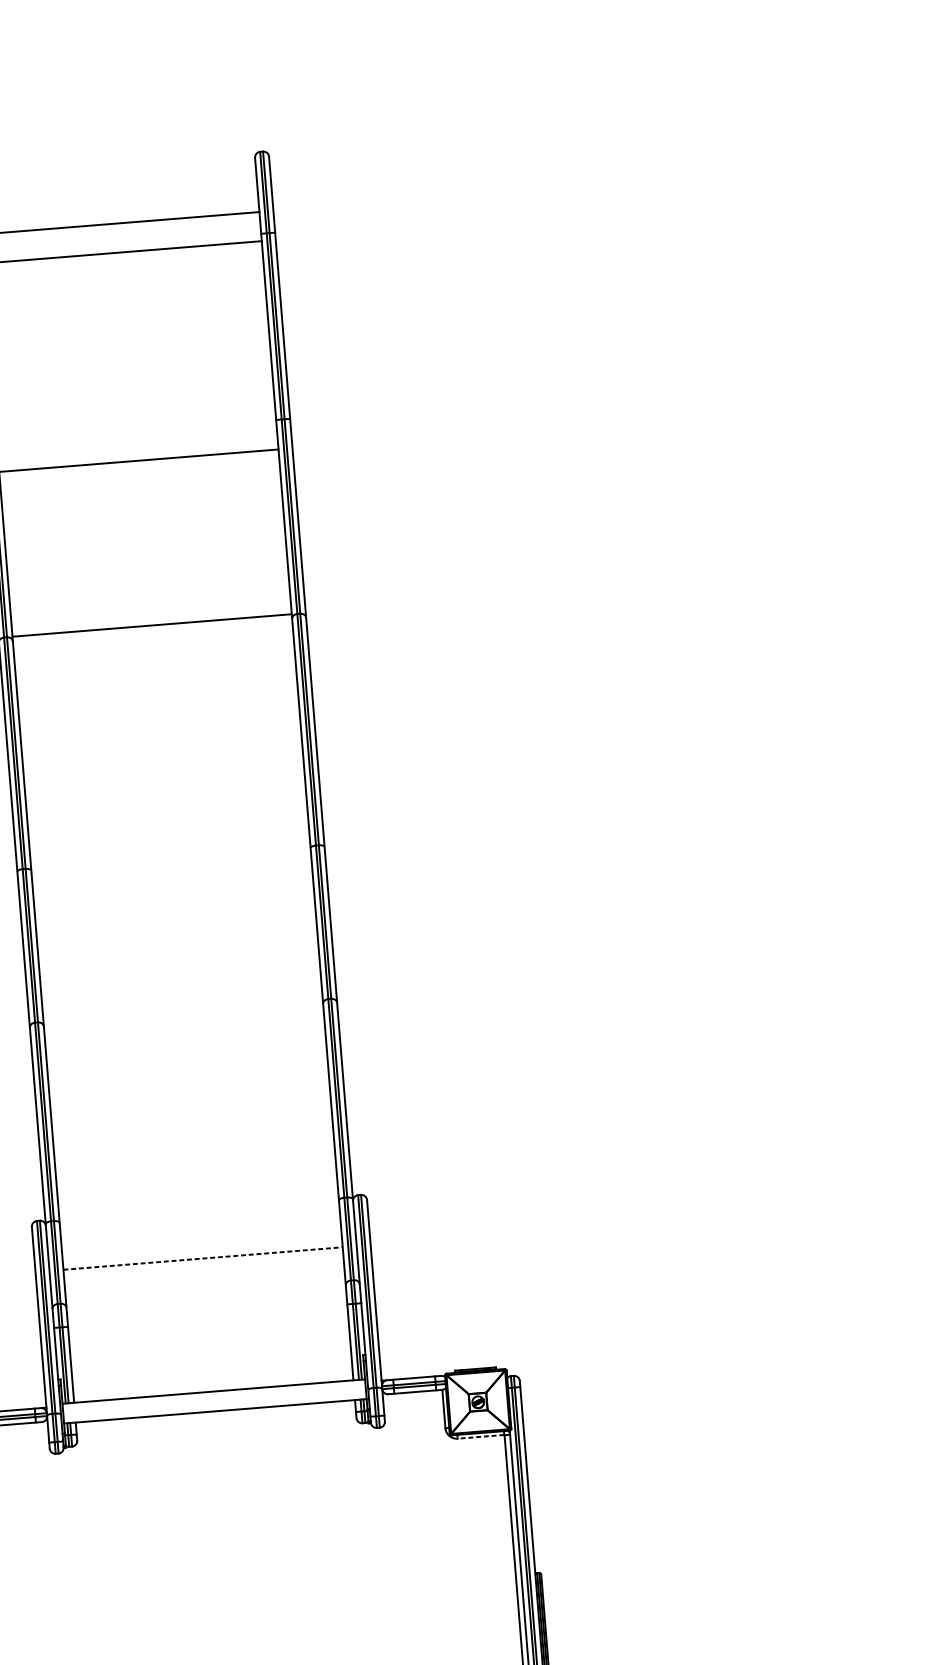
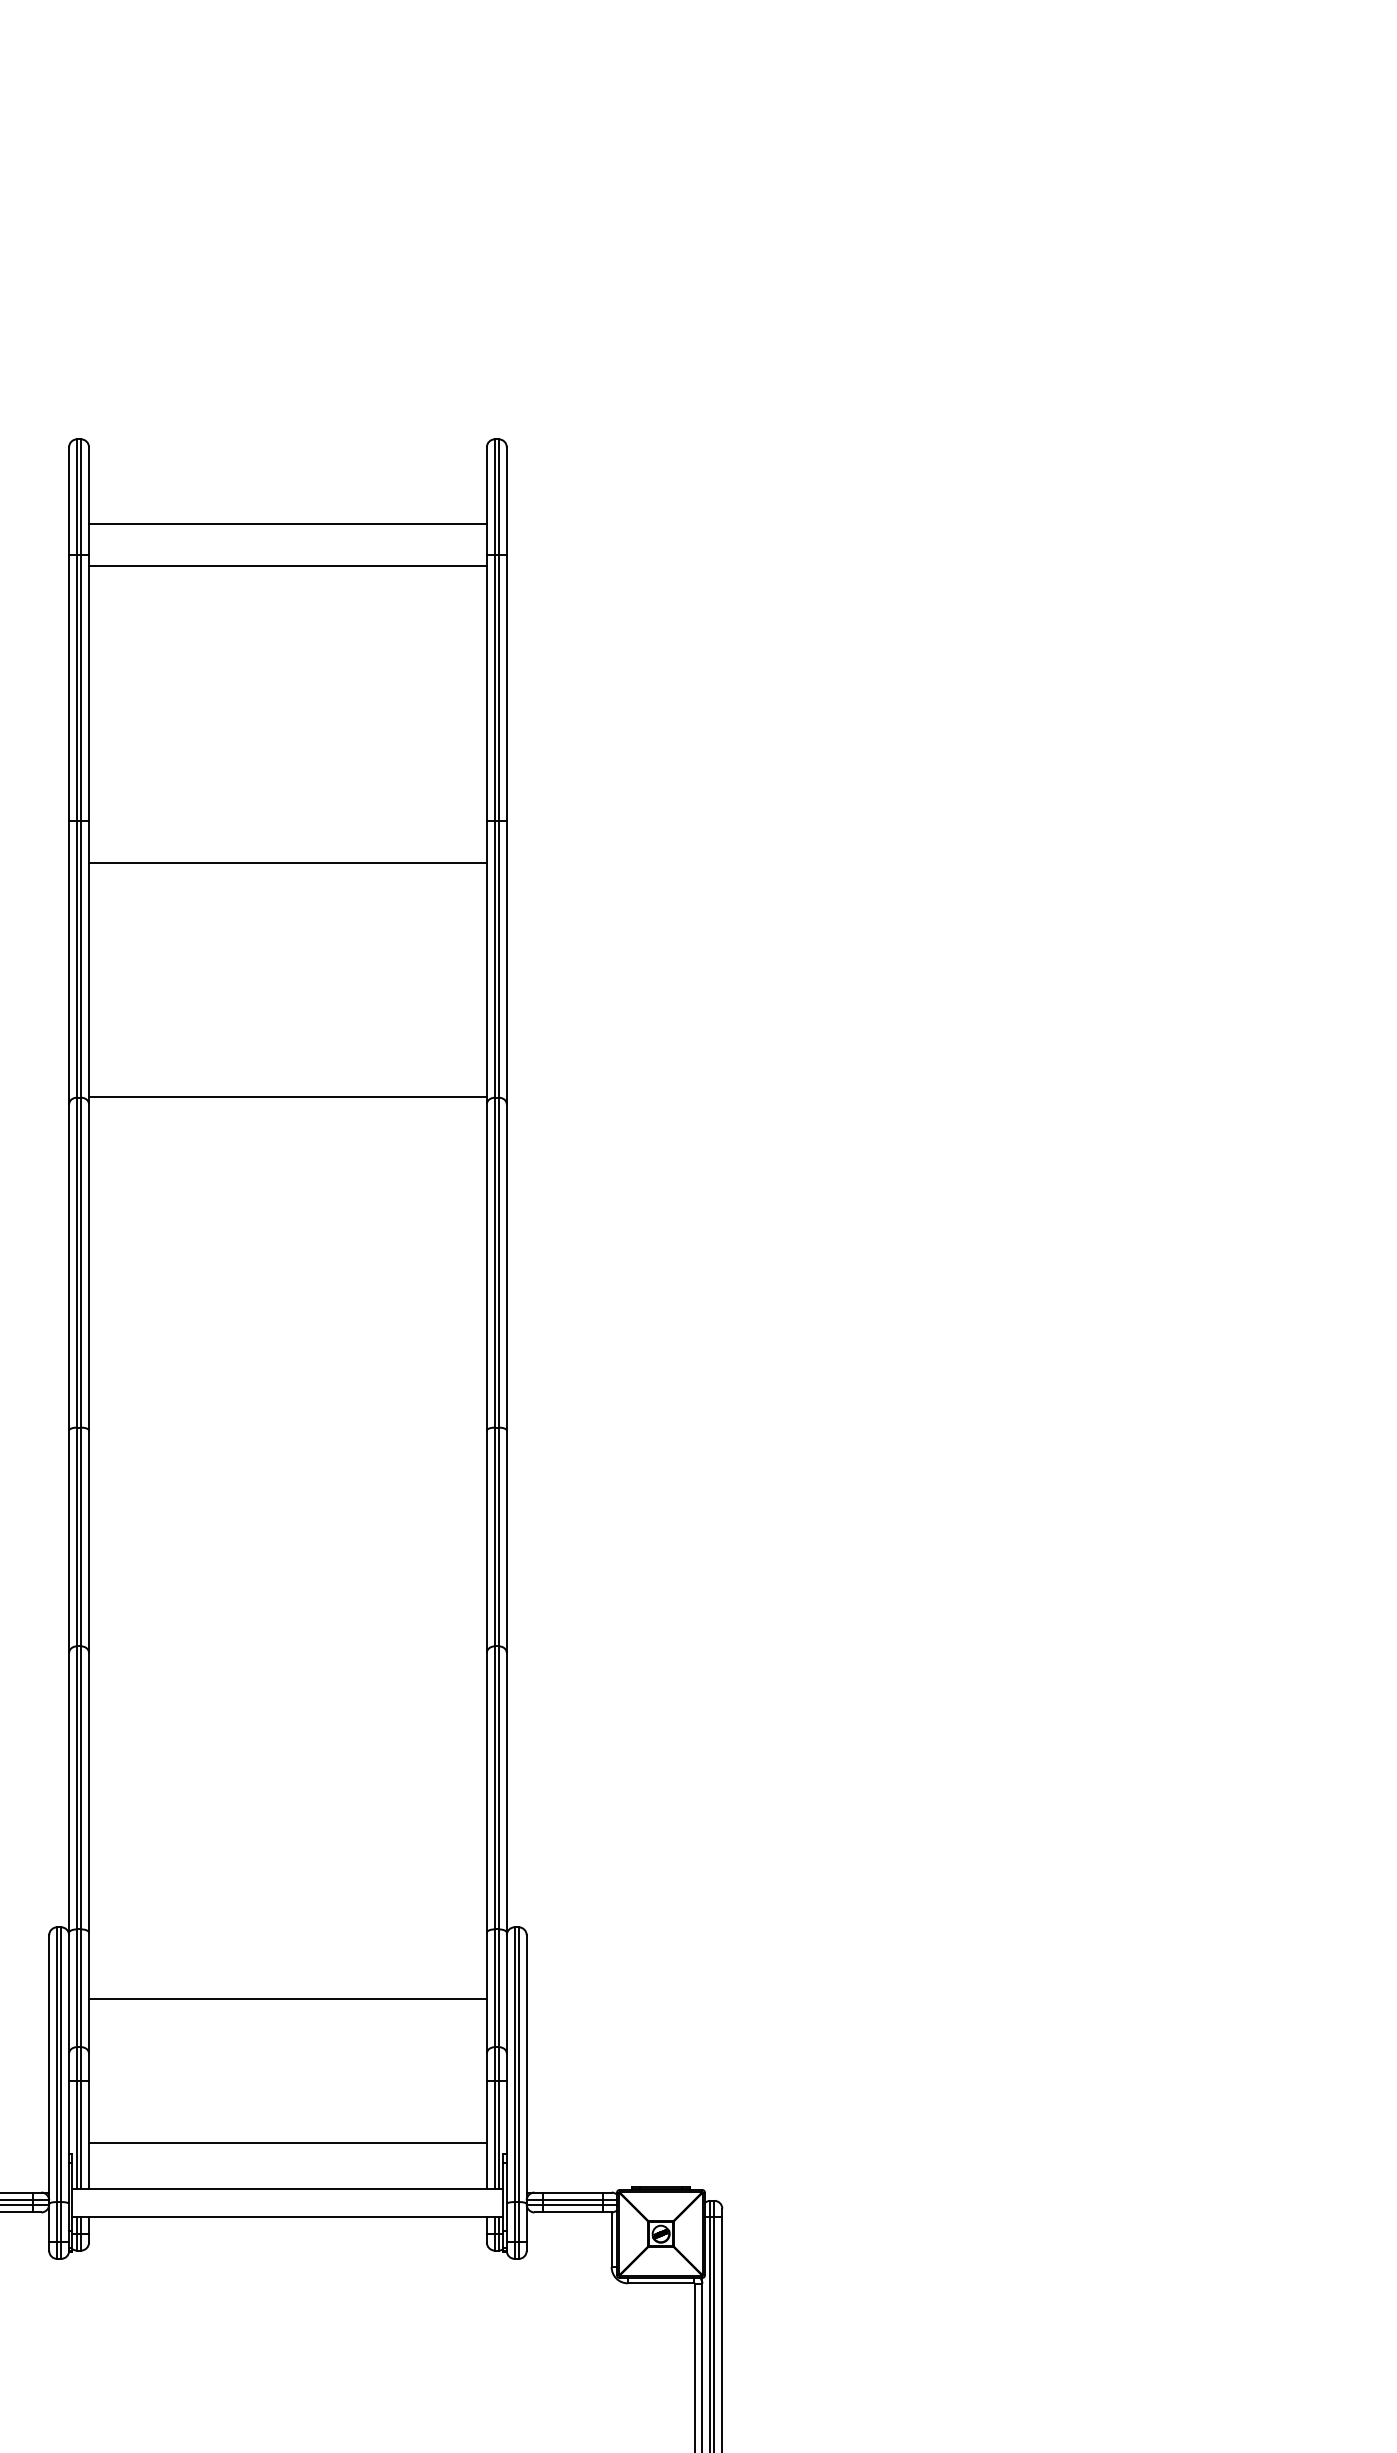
line: (202, 1258) -> (287, 1999), dashed -> solid
line: (210, 1359) -> (287, 2142), added
line: (480, 1436) -> (660, 2283), dashed -> solid

